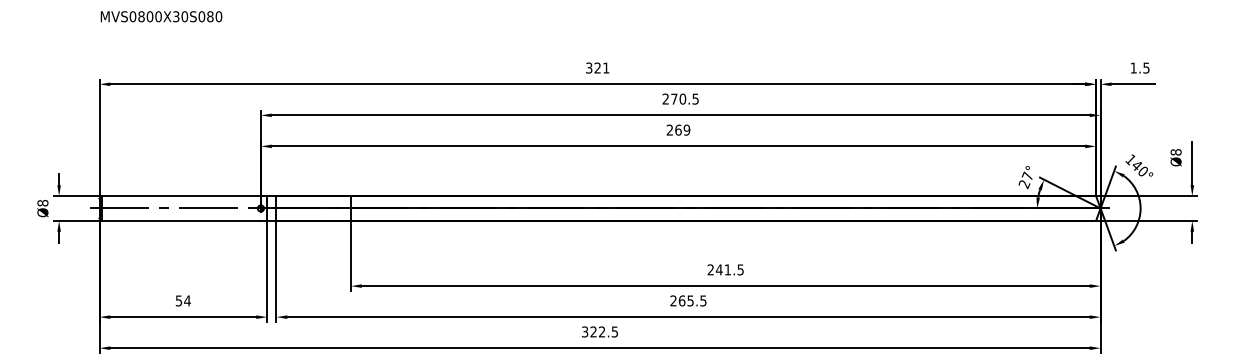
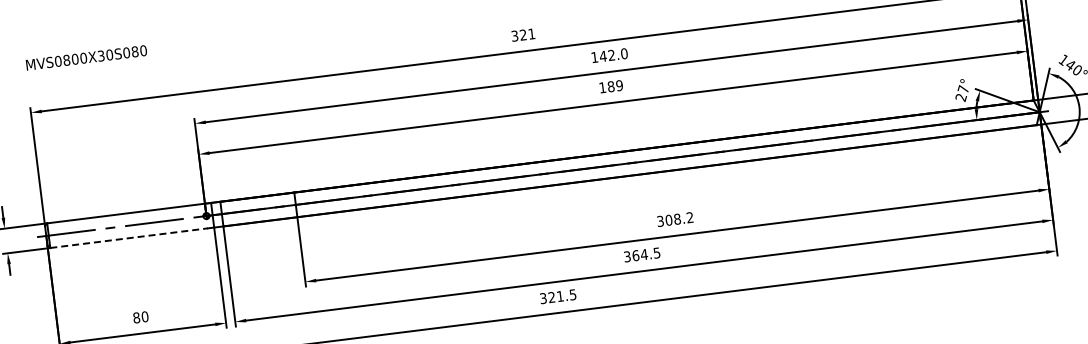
text: (161, 16) -> (86, 57), moved
text: (680, 98) -> (609, 55), 270.5 -> 142.0
text: (673, 129) -> (606, 86), 269 -> 189
line: (181, 220) -> (129, 237), solid -> dashed
text: (725, 269) -> (675, 219), 241.5 -> 308.2
text: (182, 300) -> (140, 317), 54 -> 80
text: (682, 300) -> (636, 255), 265.5 -> 364.5
text: (601, 331) -> (559, 296), 322.5 -> 321.5

